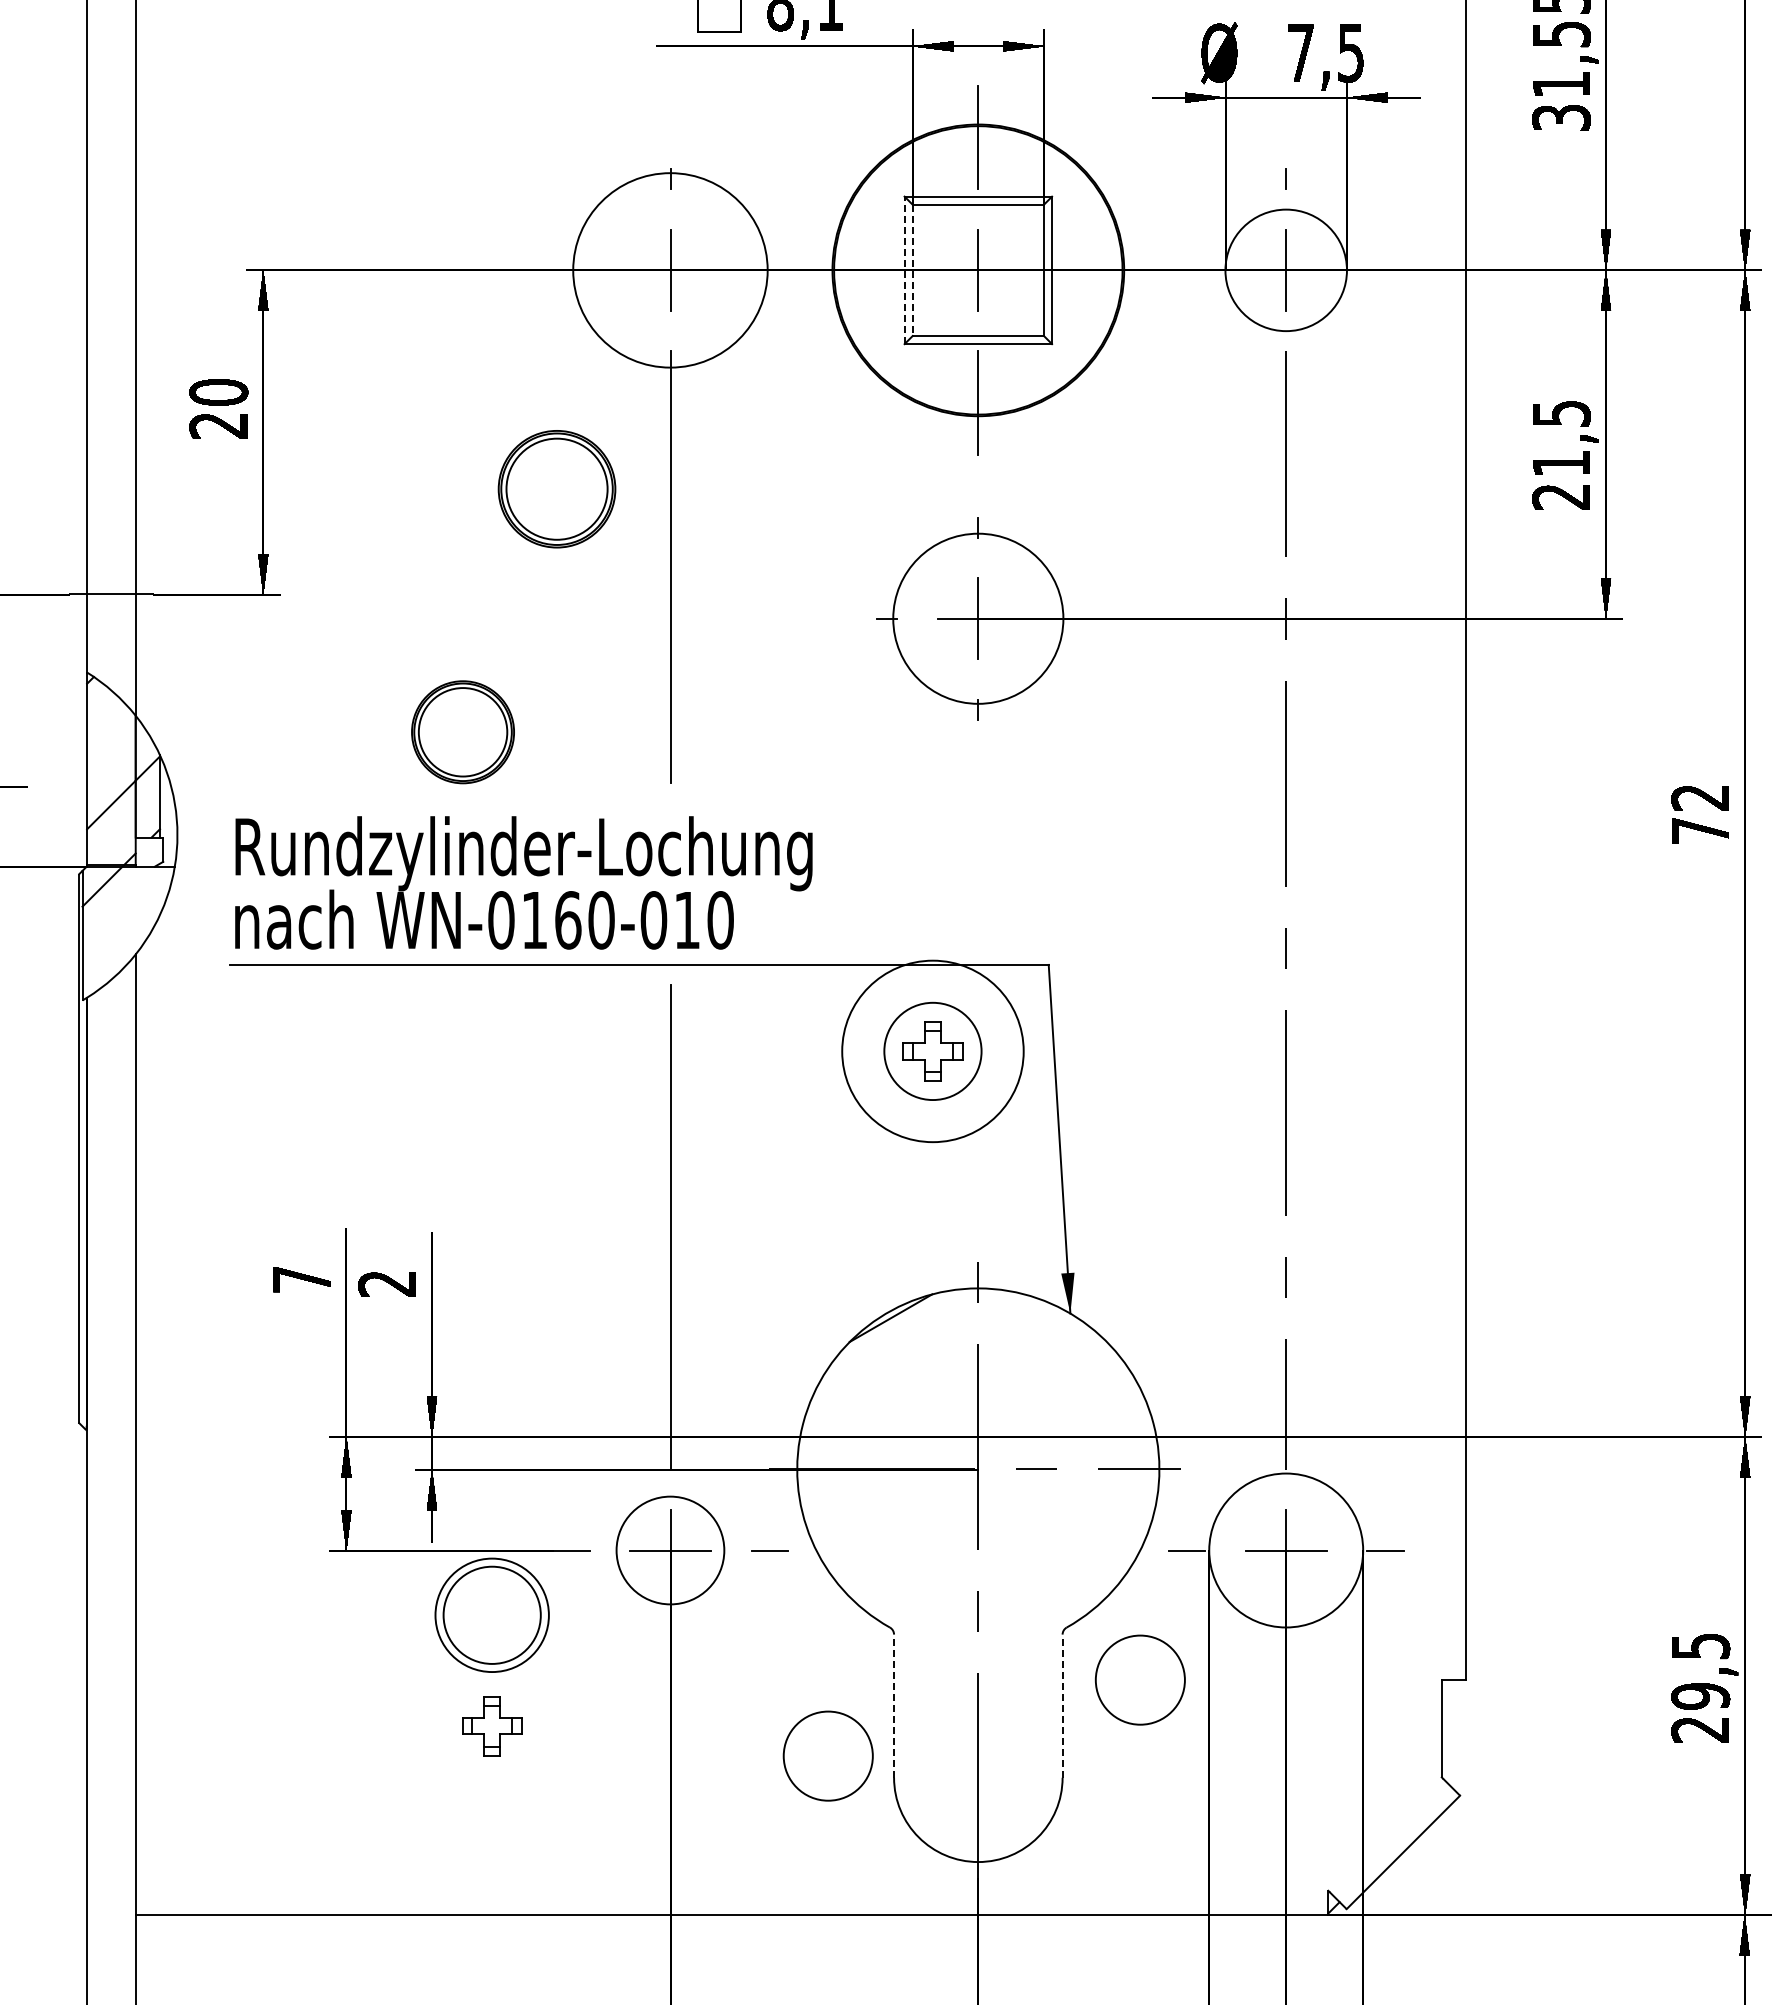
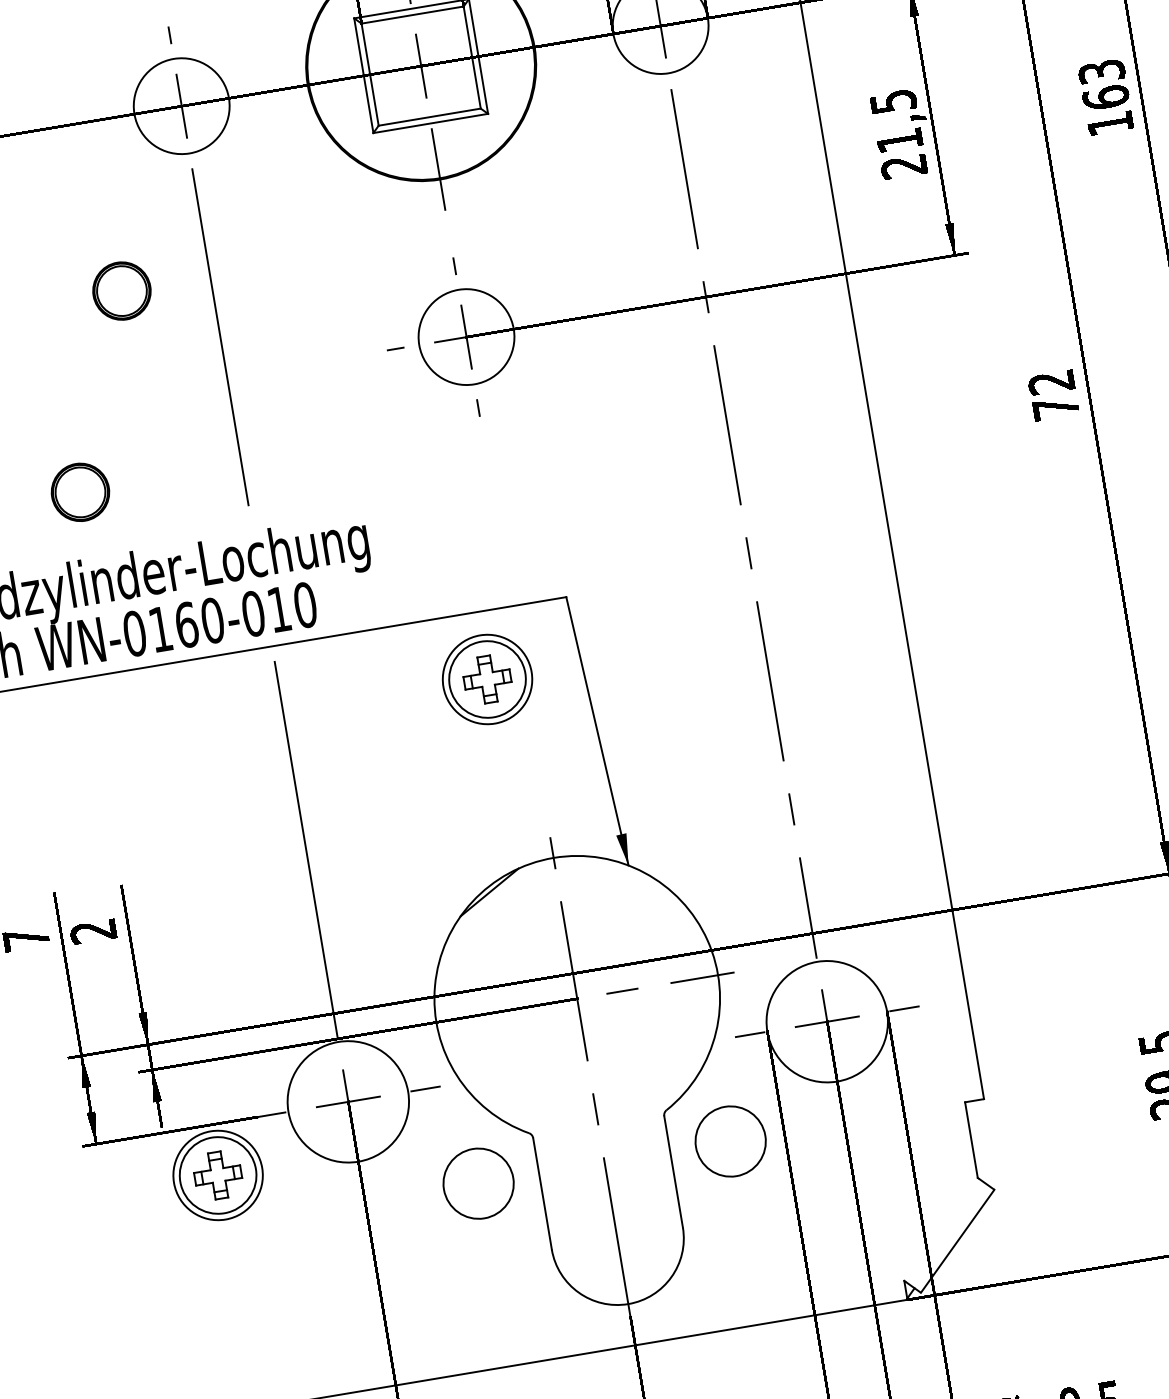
circle: (670, 270) -> (181, 106), size x0.62
line: (904, 270) -> (363, 75), dashed -> solid
line: (912, 270) -> (369, 74), dashed -> solid
part: (556, 488) -> (121, 290), size x0.62
circle: (978, 618) -> (466, 336), size x0.71
part: (462, 731) -> (79, 491), size x0.71
circle: (932, 1051) -> (487, 679), size x0.62
circle: (670, 1550) -> (348, 1101), size x1.43
line: (894, 1706) -> (542, 1194), dashed -> solid
line: (1062, 1706) -> (673, 1172), dashed -> solid
part: (492, 1726) -> (218, 1175), moved
circle: (827, 1755) -> (477, 1183), moved

